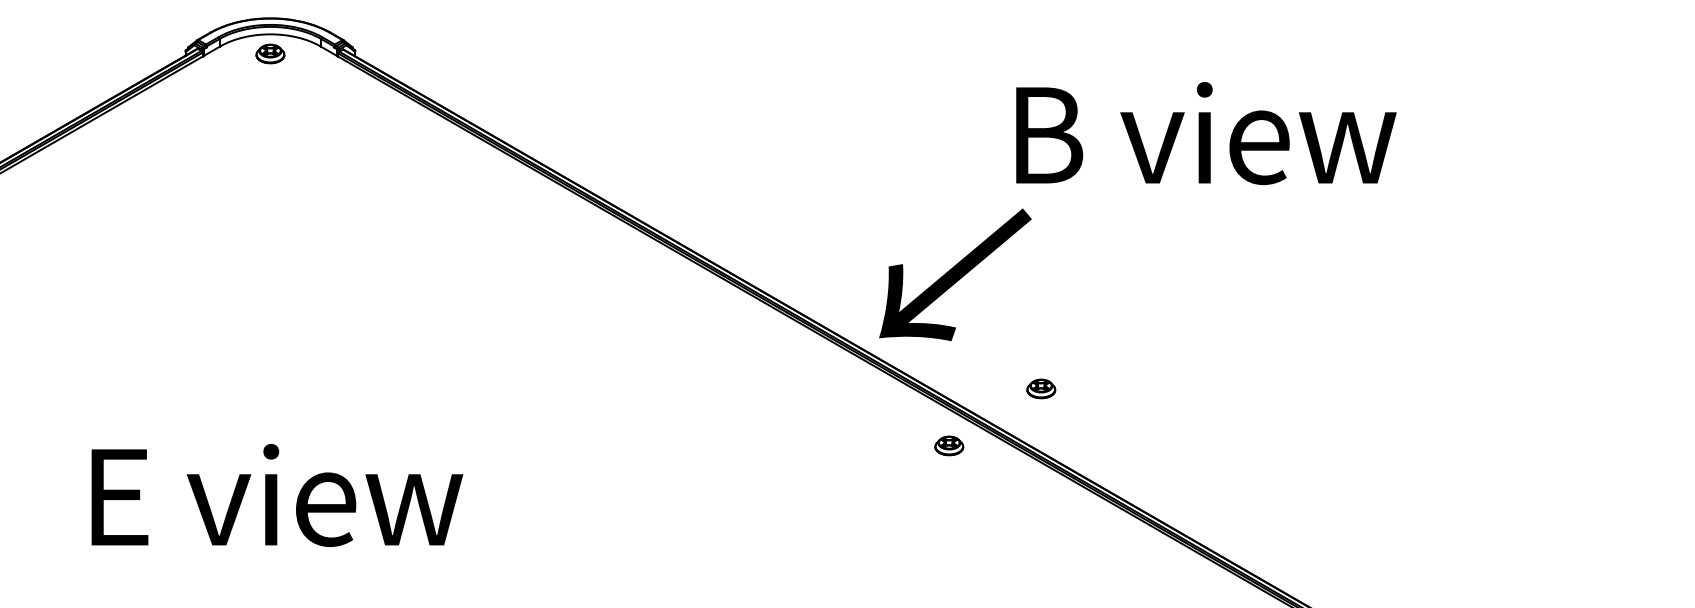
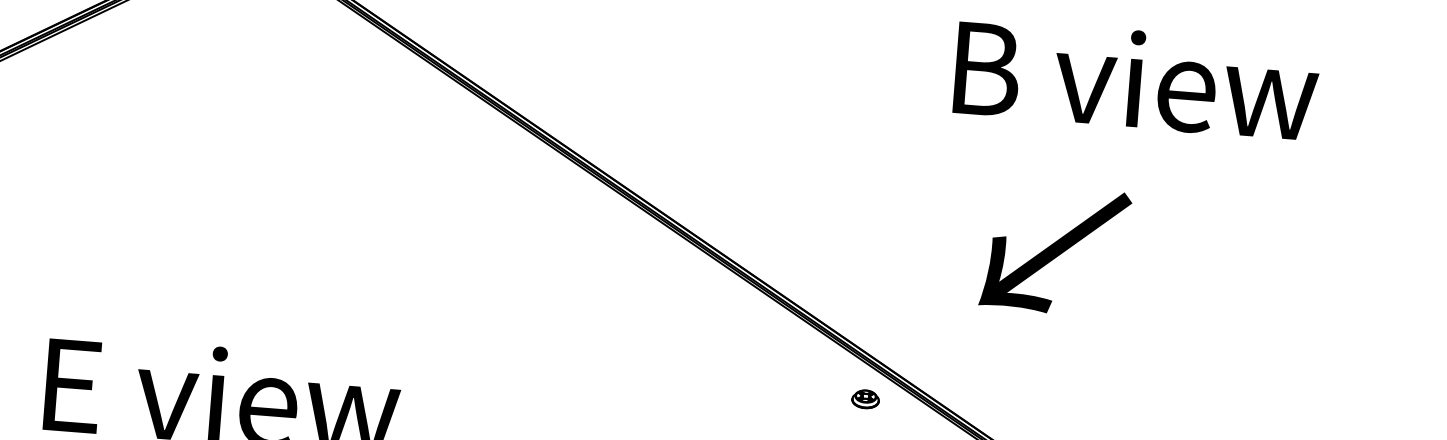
text: (1206, 133) -> (1136, 79), moved
text: (955, 274) -> (1055, 250), moved
part: (1041, 388) -> (957, 351), removed

